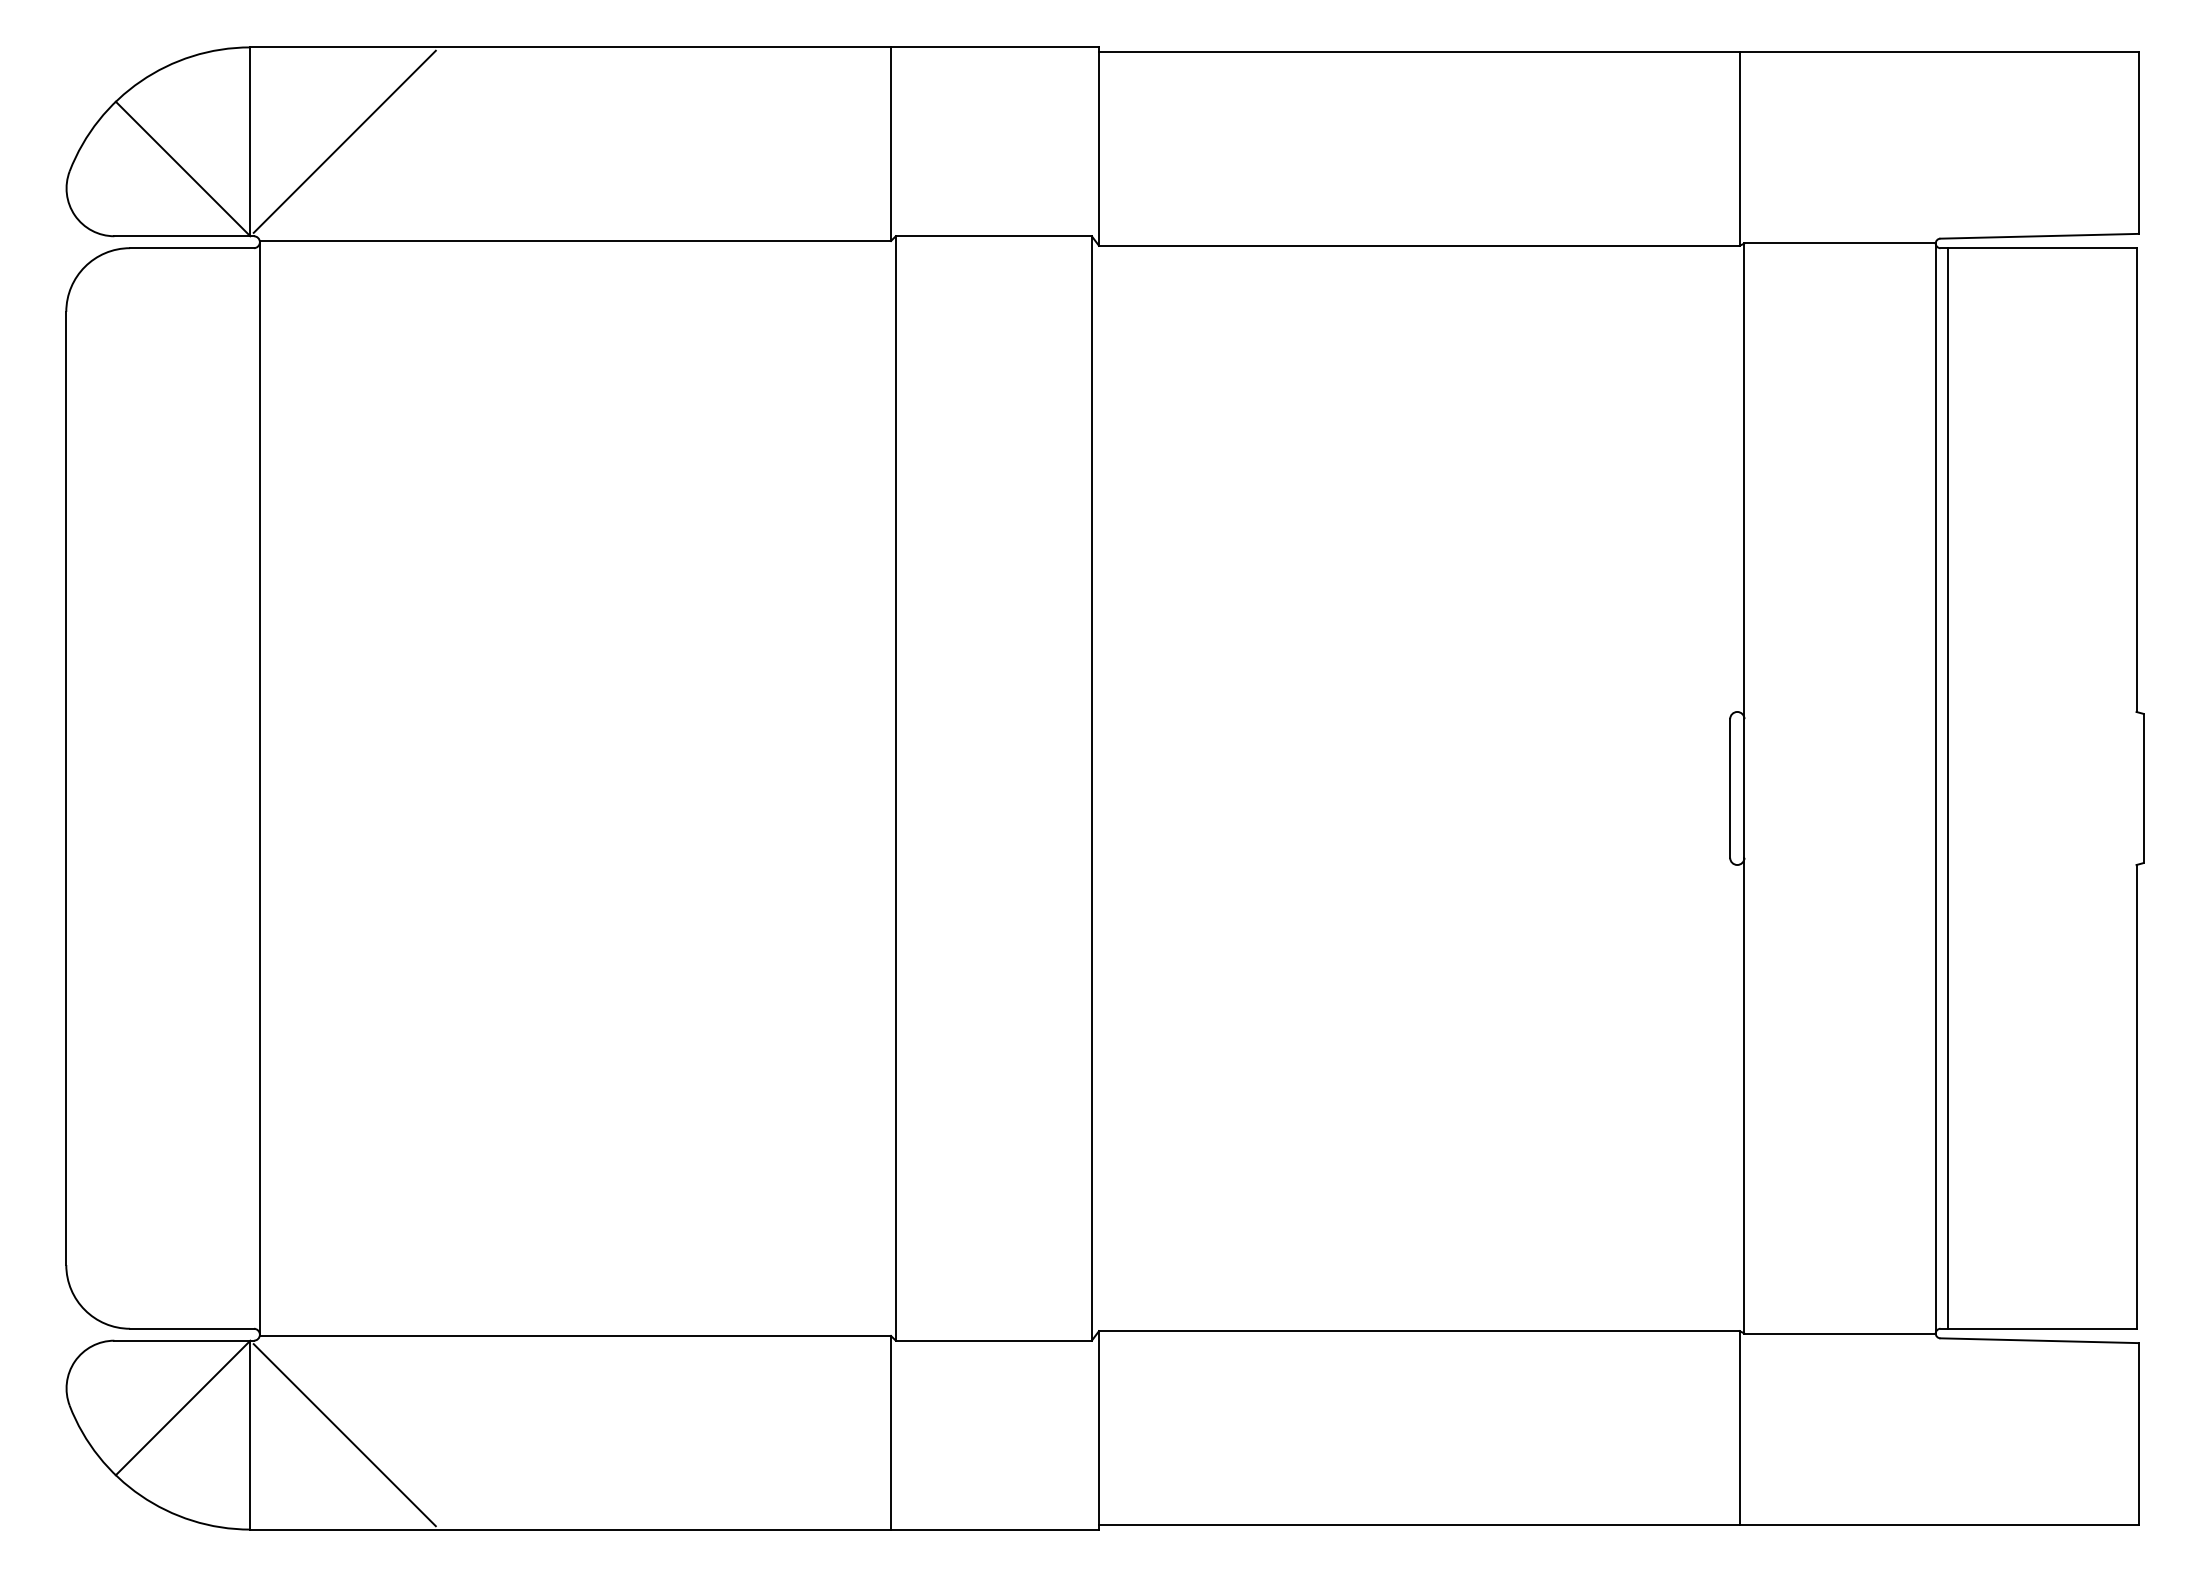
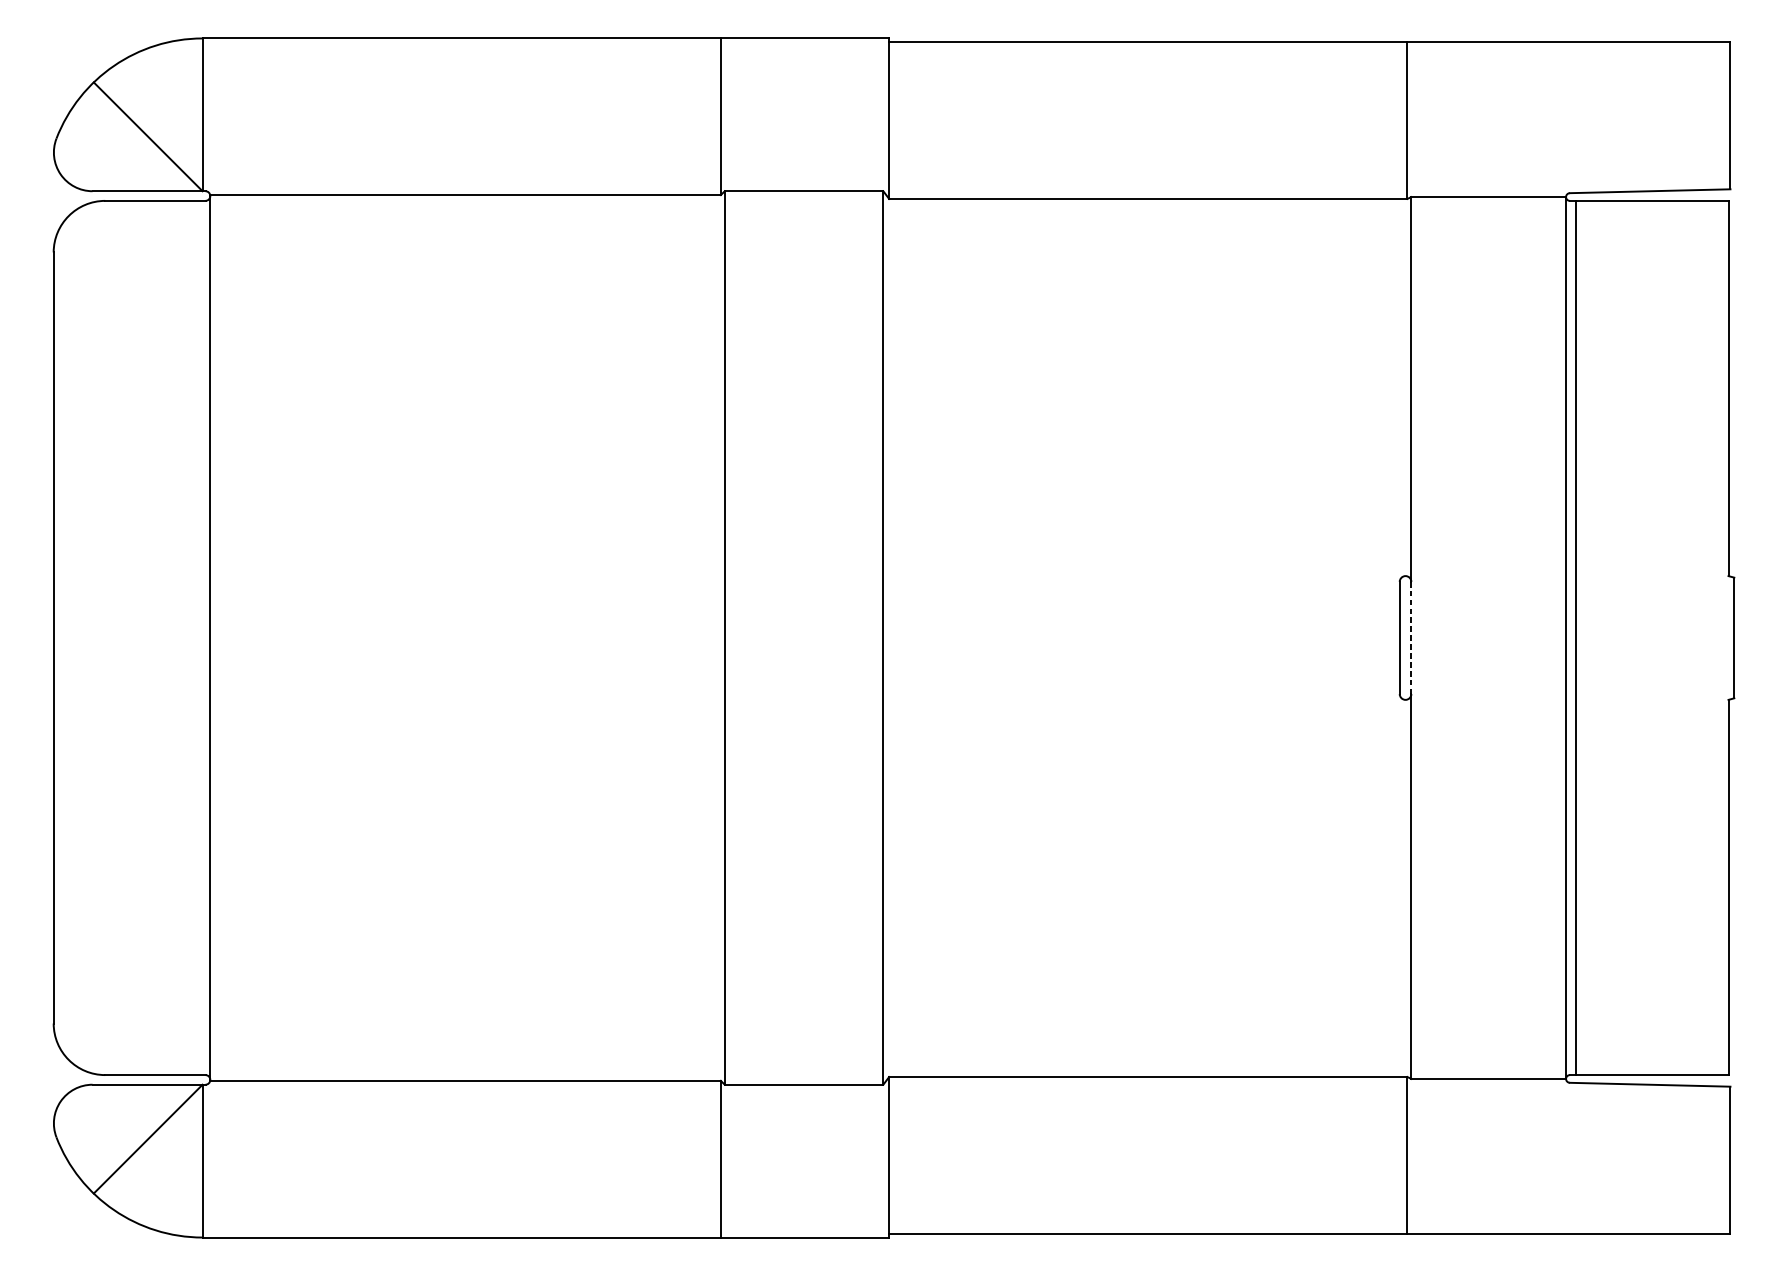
line: (344, 141) -> (278, 114), removed
line: (1744, 788) -> (1411, 638), solid -> dashed
line: (344, 1435) -> (278, 1161), removed

